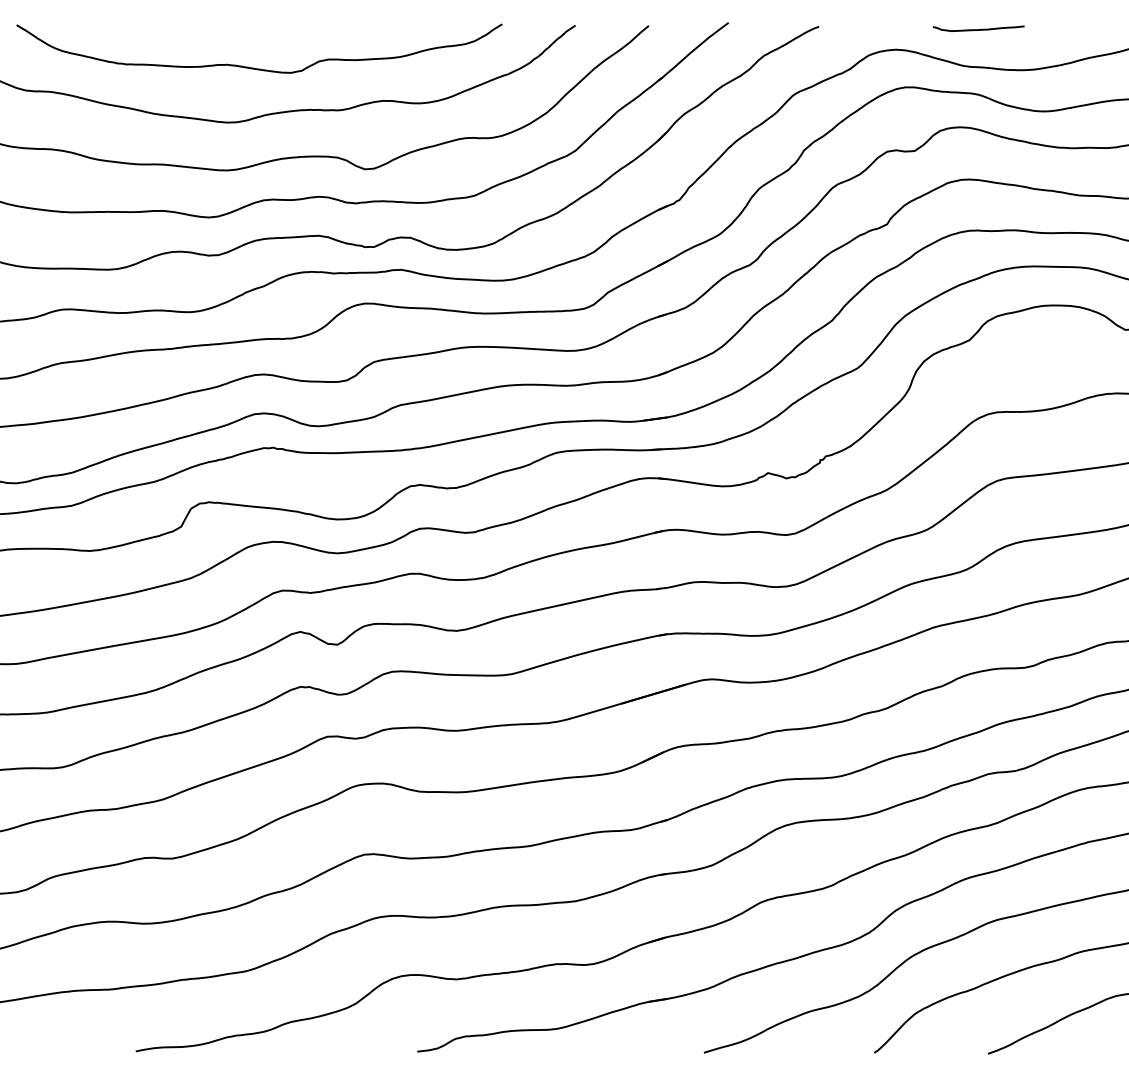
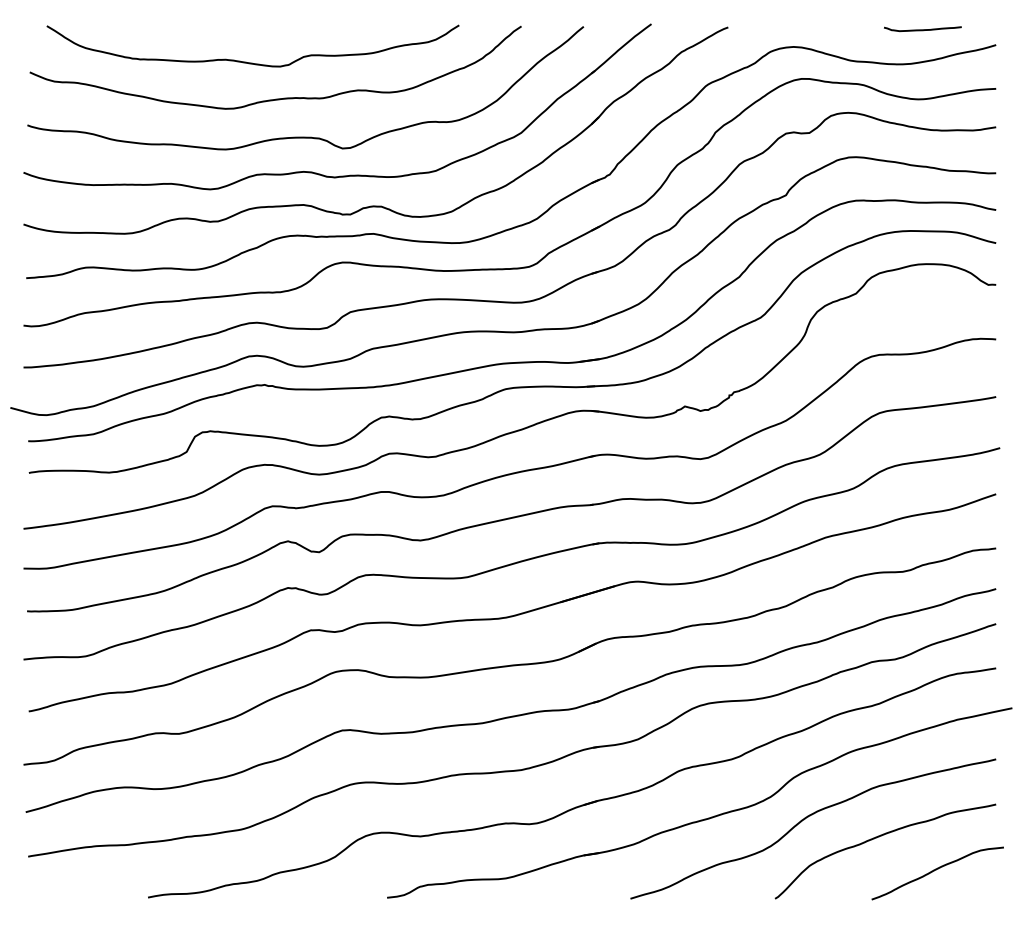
curve: (978, 29) -> (922, 29), moved

